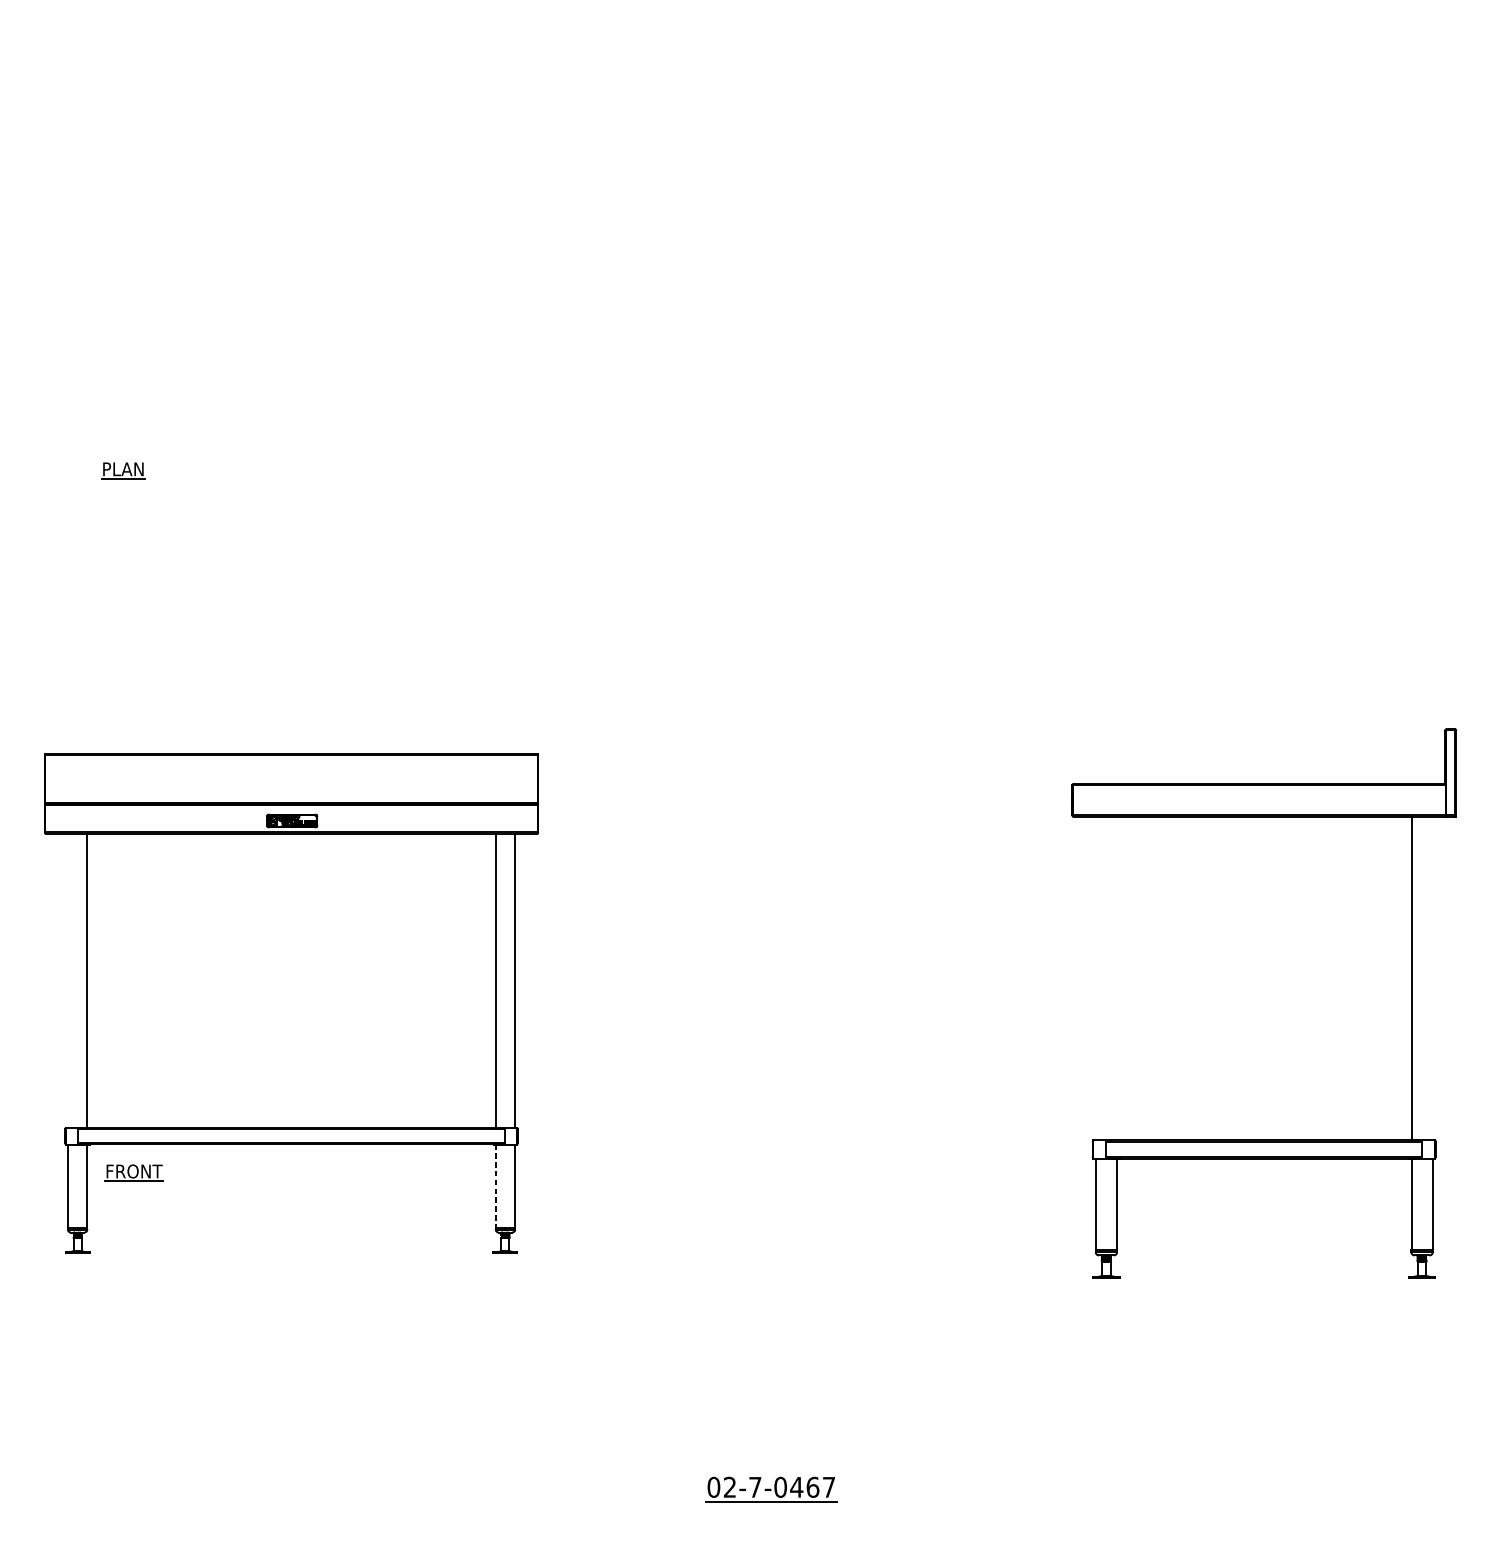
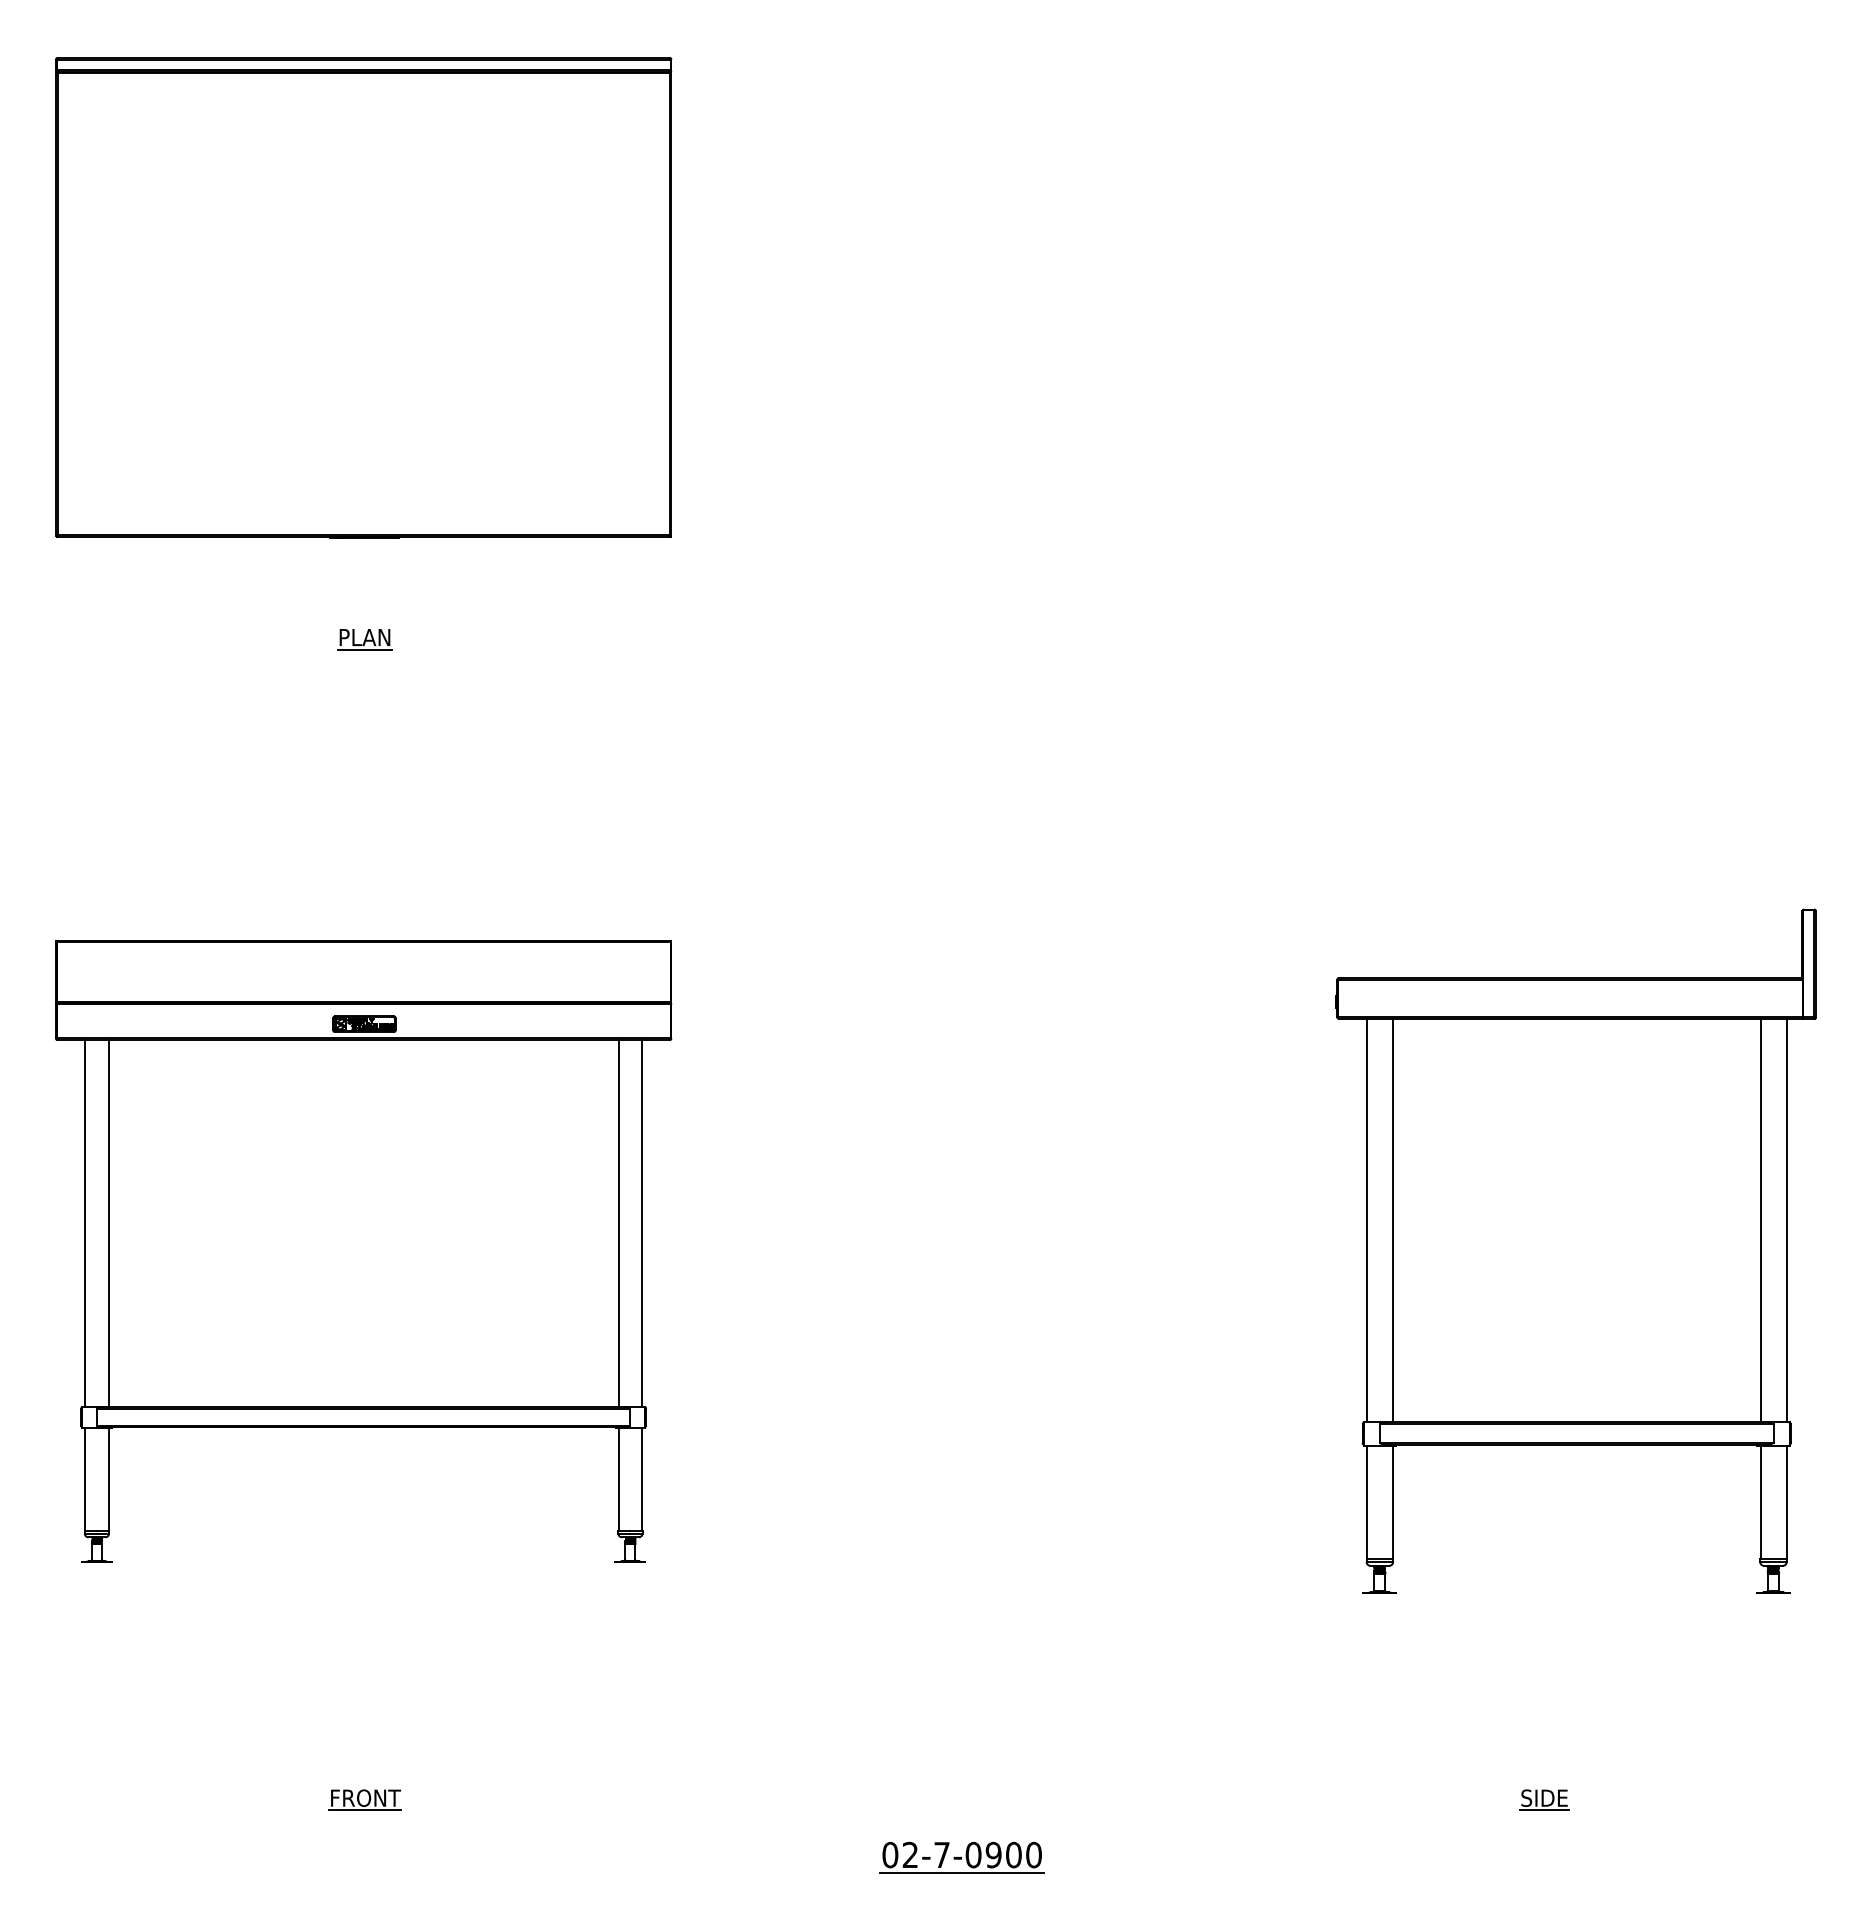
part: (291, 238) -> (363, 297), added
part: (123, 470) -> (364, 639), moved
line: (1095, 978) -> (1366, 1220), added
line: (1116, 978) -> (1392, 1220), added
line: (1432, 978) -> (1786, 1220), added
line: (68, 980) -> (85, 1223), added
part: (133, 1172) -> (364, 1799), moved
line: (495, 1186) -> (618, 1479), dashed -> solid
part: (1238, 1442) -> (1544, 1799), added
text: (812, 1486) -> (1013, 1854), 02-7-0467 -> 02-7-0900

